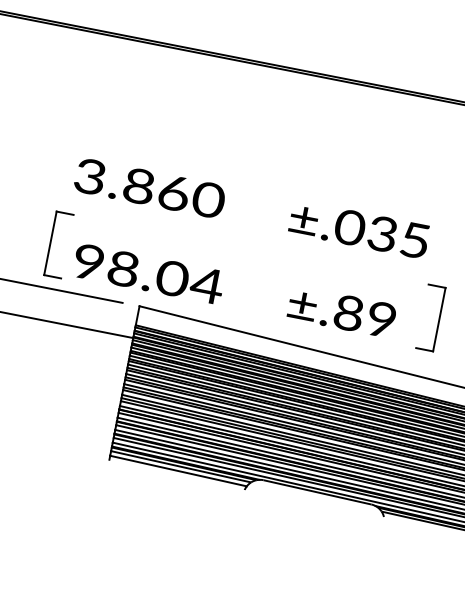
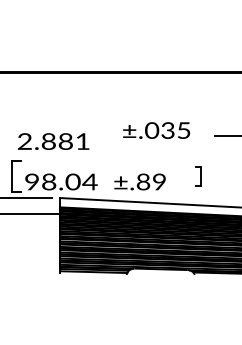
text: (148, 188) -> (53, 141), 3.860 -> 2.881
text: (359, 229) -> (156, 130), moved
text: (341, 310) -> (139, 181), moved
part: (430, 317) -> (198, 176), size x0.6

